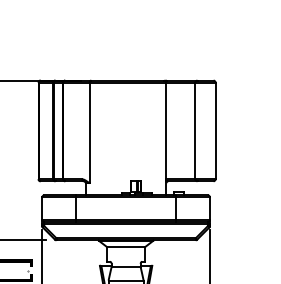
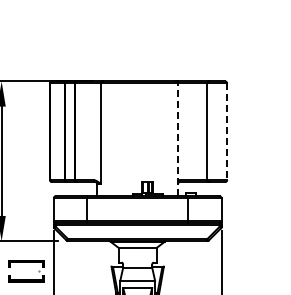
line: (215, 131) -> (227, 132), solid -> dashed
line: (165, 138) -> (177, 139), solid -> dashed

